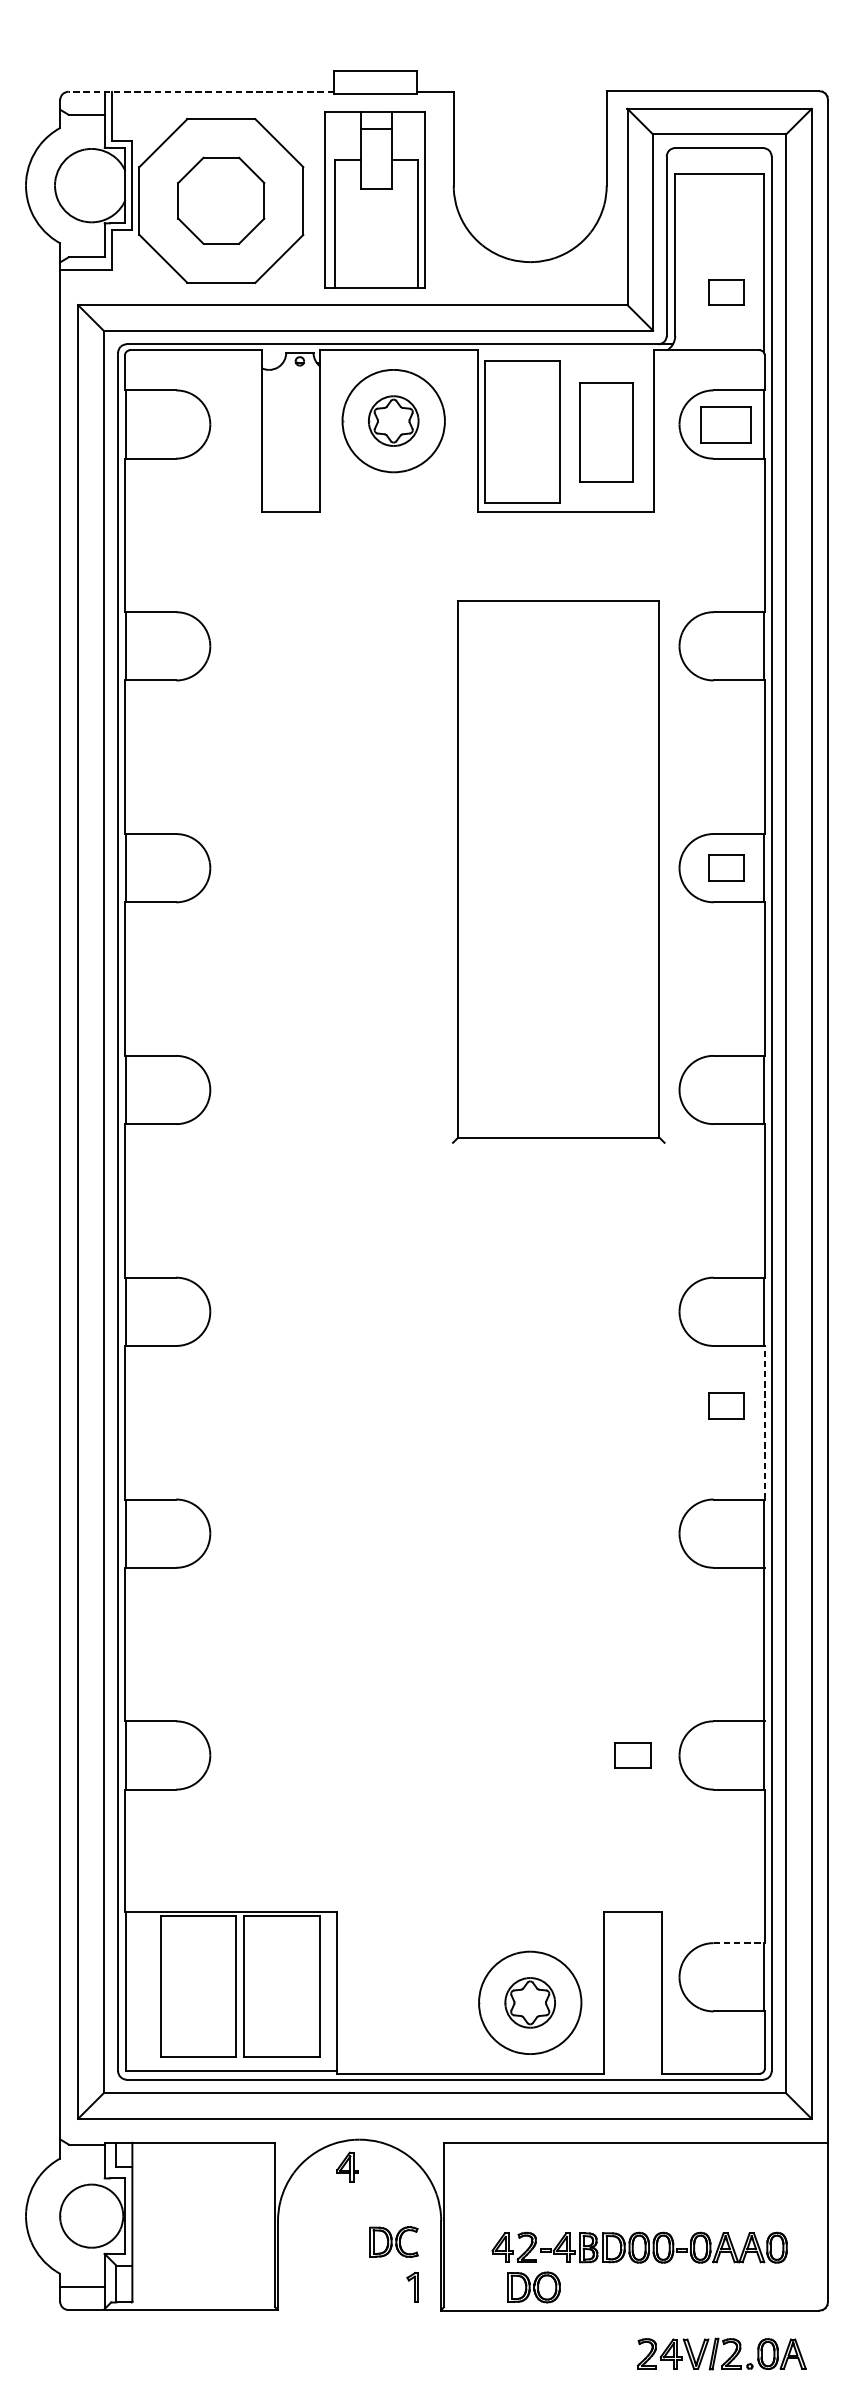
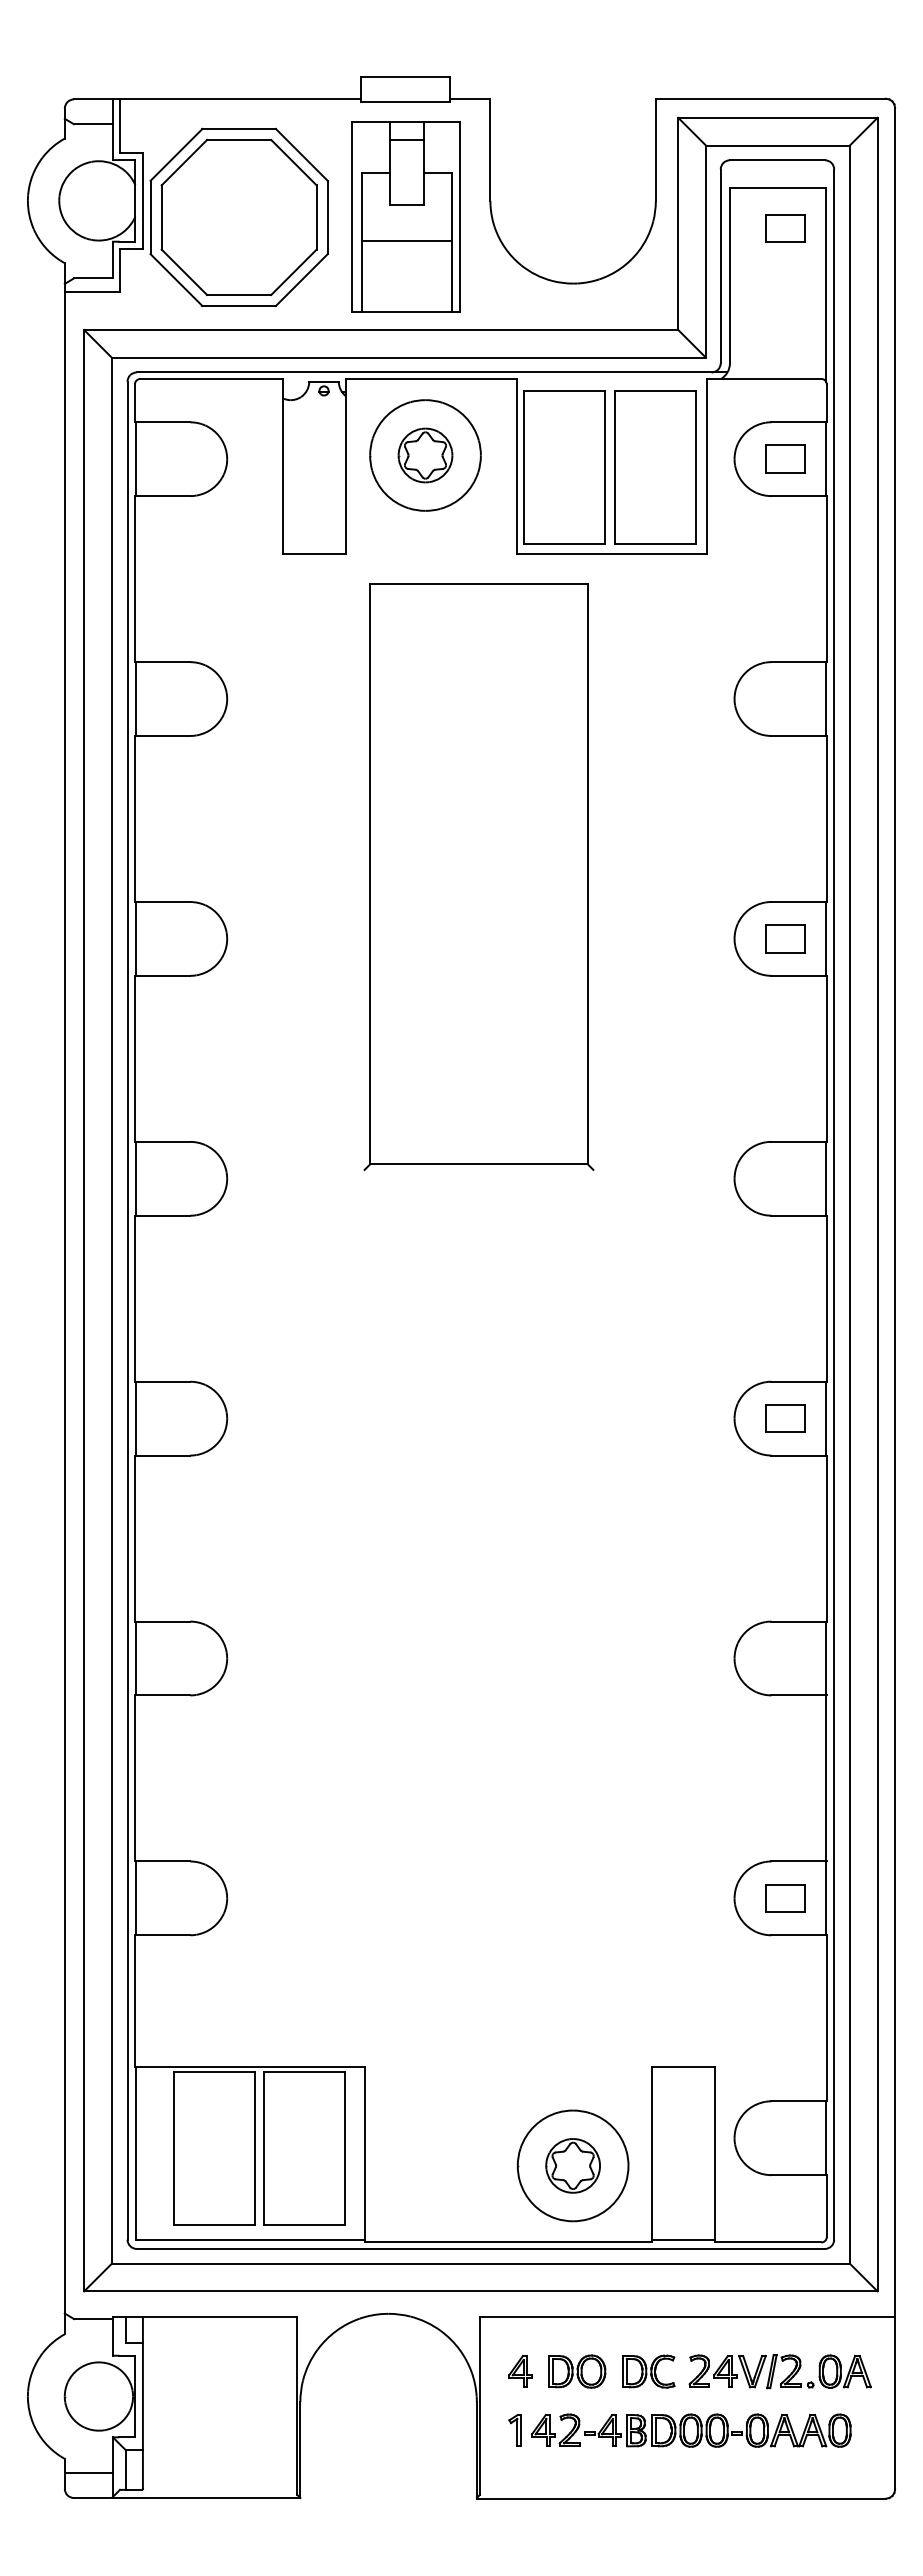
line: (200, 91) -> (216, 99), dashed -> solid
part: (220, 200) -> (238, 216), size x1.67
line: (376, 223) -> (406, 241), added
part: (726, 292) -> (785, 228), moved
part: (726, 423) -> (785, 458), size x0.71
part: (606, 432) -> (655, 467), size x1.43
part: (558, 871) -> (478, 876), moved
part: (726, 1406) -> (785, 1418), moved
line: (764, 1422) -> (826, 1538), dashed -> solid
part: (633, 1755) -> (785, 1898), moved
line: (739, 1943) -> (799, 2101), dashed -> solid
line: (632, 2070) -> (683, 2239), added
part: (347, 2166) -> (520, 2370), moved
part: (393, 2242) -> (648, 2371), moved
part: (412, 2287) -> (514, 2430), moved
part: (534, 2287) -> (577, 2371), moved
part: (721, 2353) -> (779, 2371), moved

